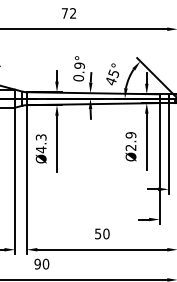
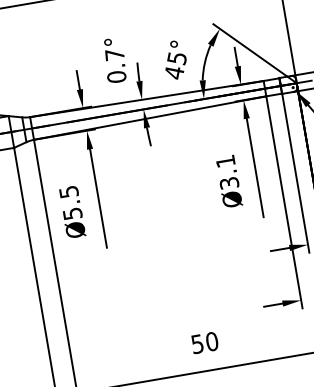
text: (79, 65) -> (114, 54), 0.9° -> 0.7°
text: (130, 141) -> (226, 172), Ø2.9 -> Ø3.1
text: (40, 143) -> (69, 202), Ø4.3 -> Ø5.5

